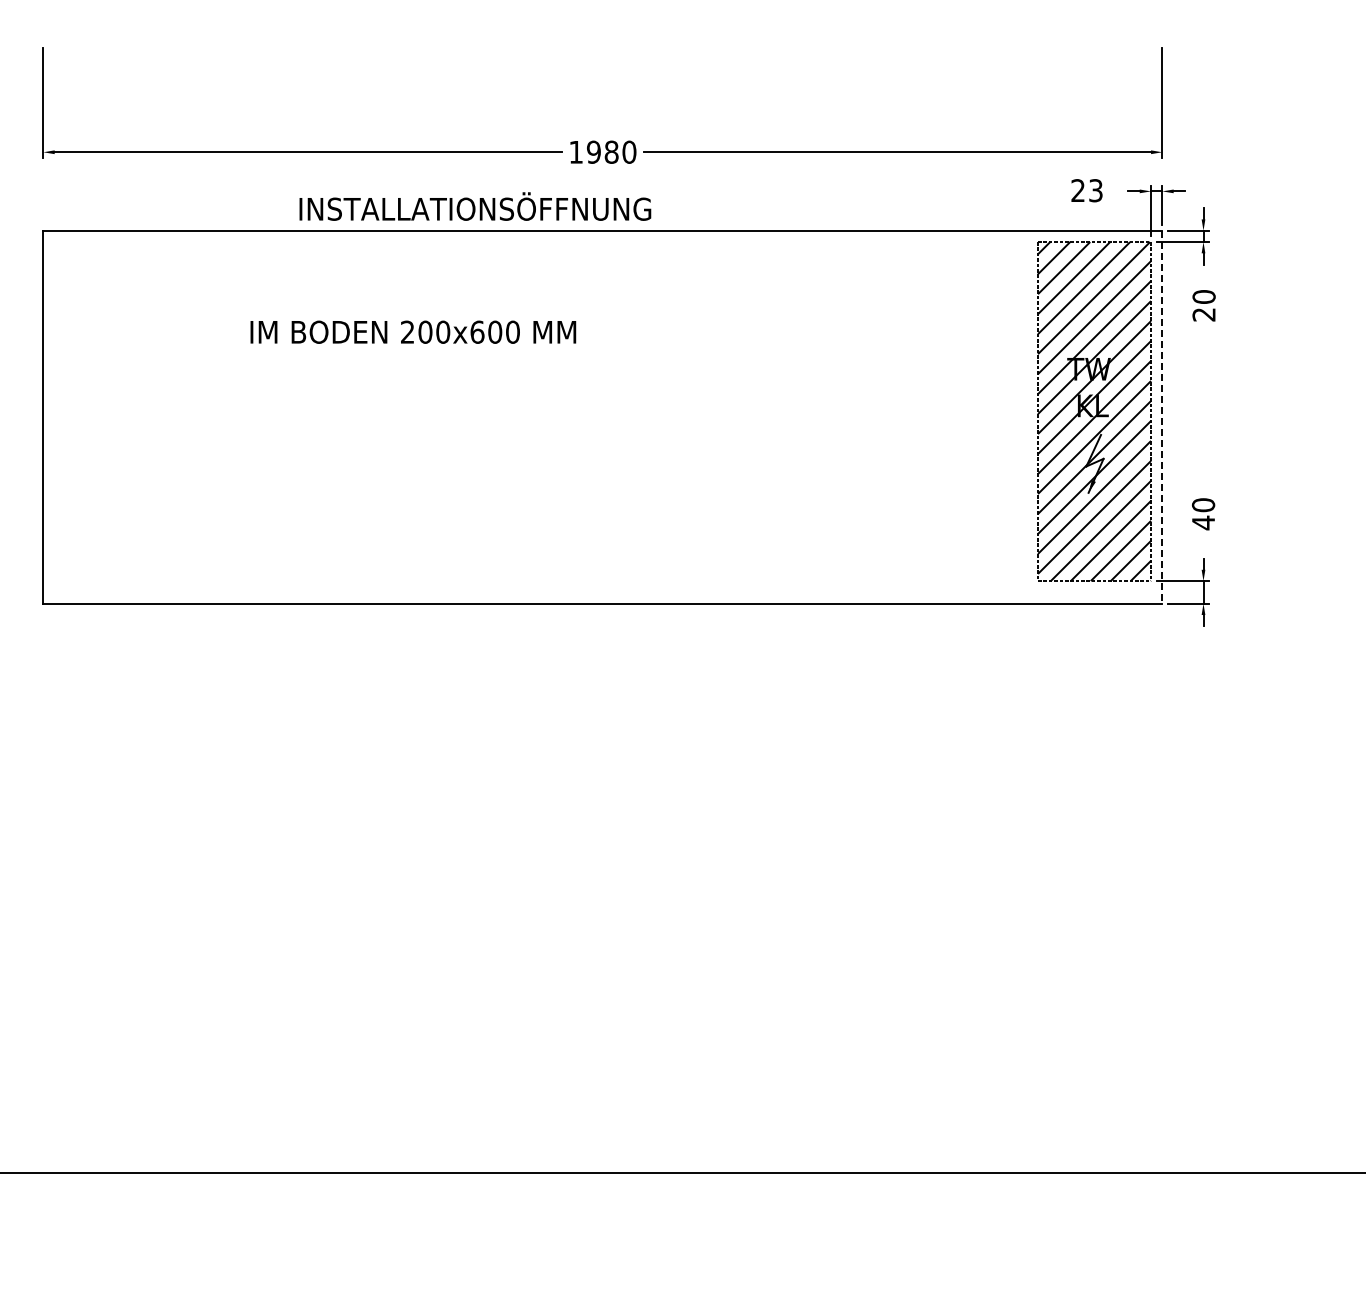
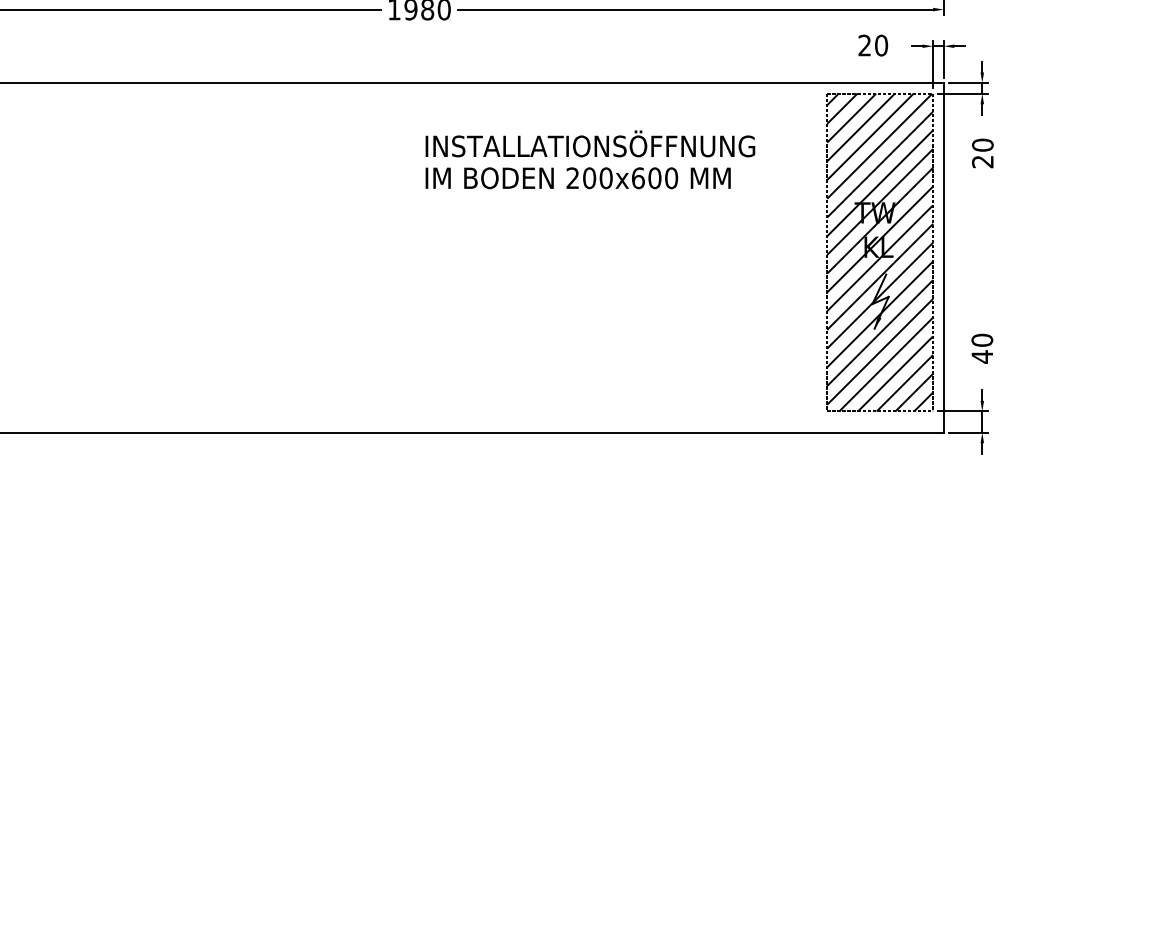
text: (1095, 190) -> (881, 45), 23 -> 20
text: (475, 206) -> (590, 143), moved
text: (413, 331) -> (578, 177), moved
line: (1162, 417) -> (943, 258), dashed -> solid

